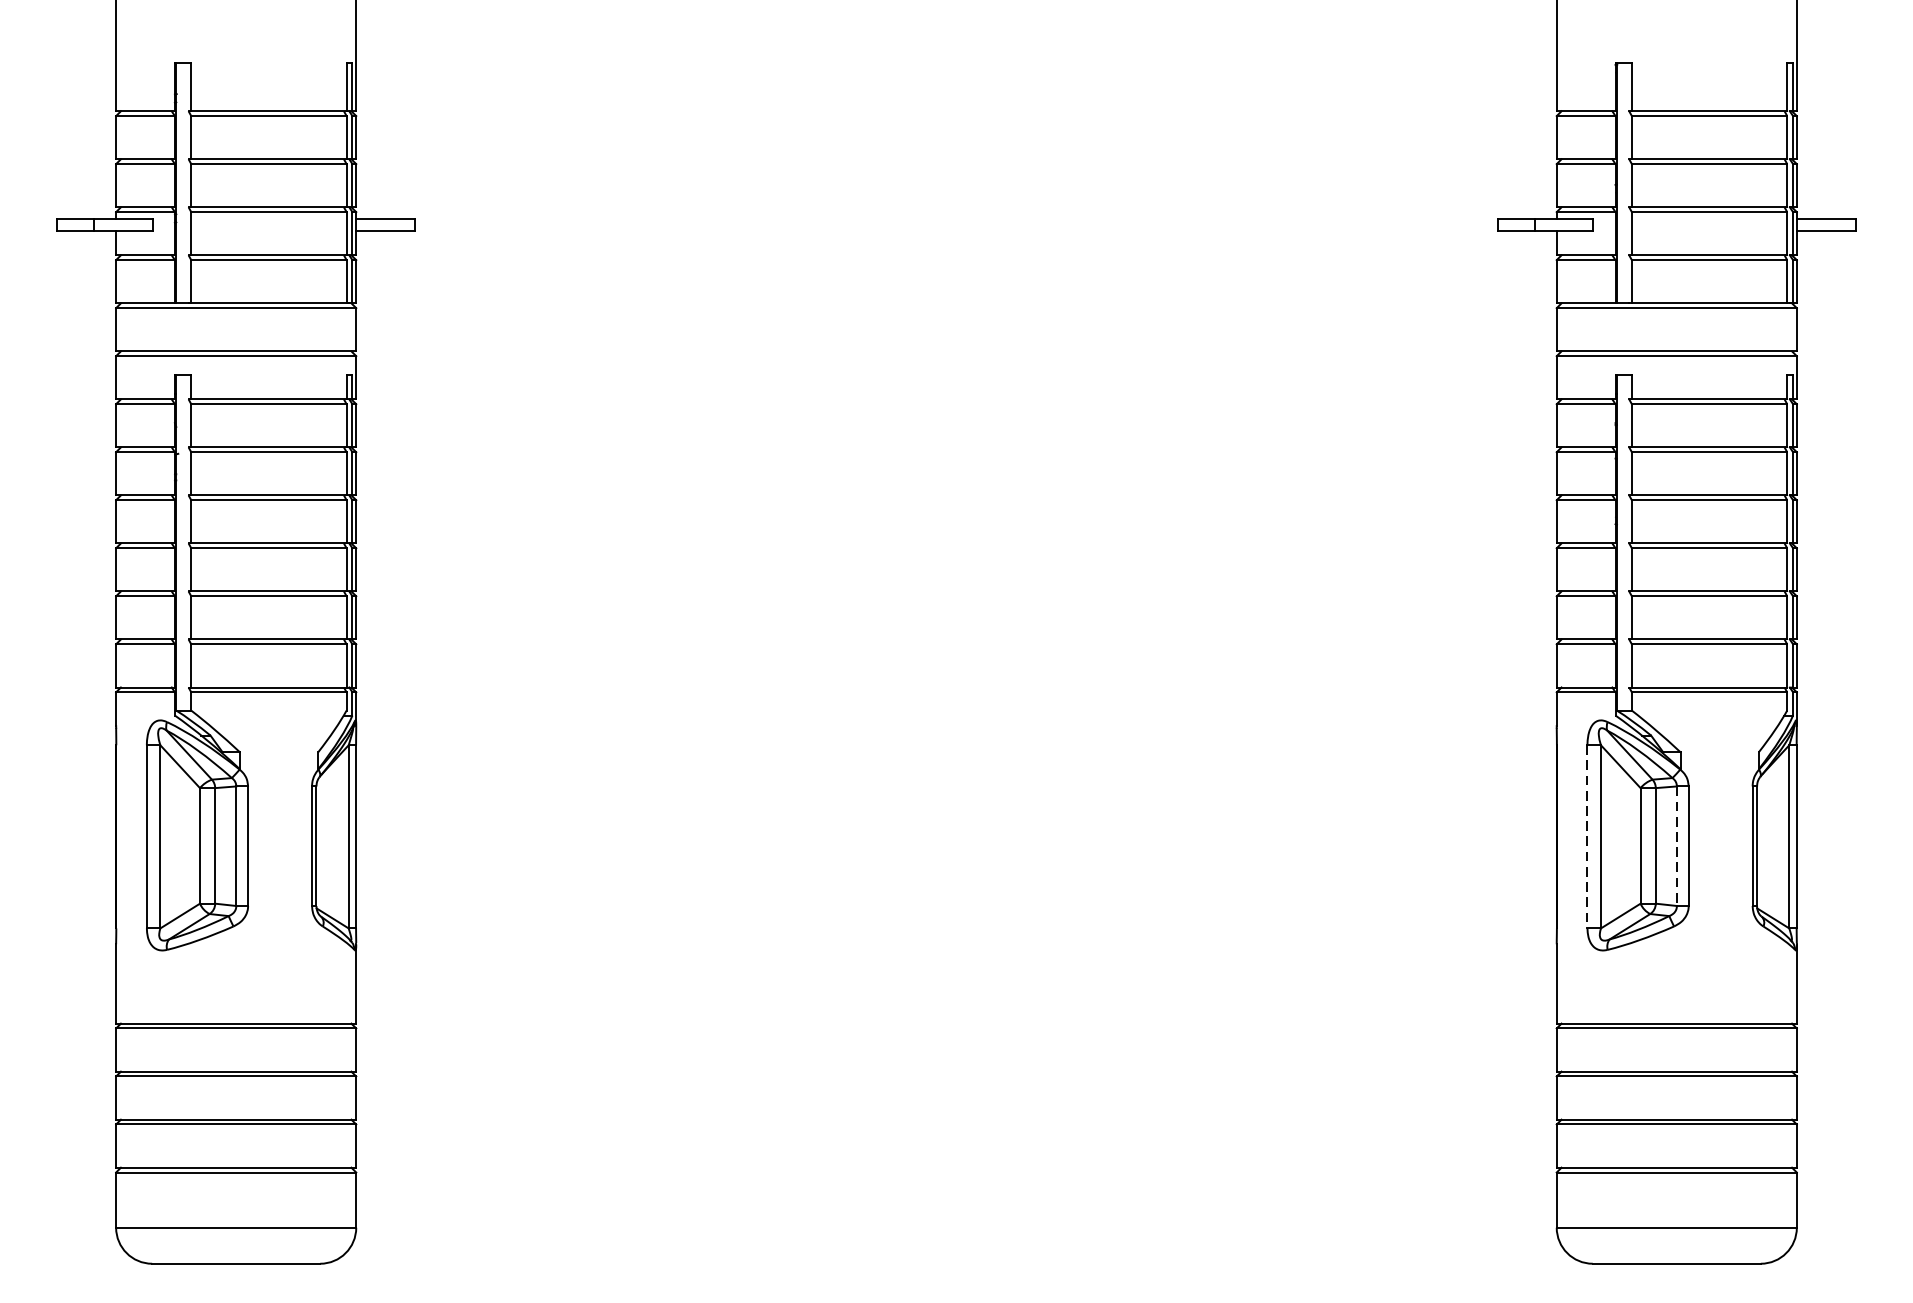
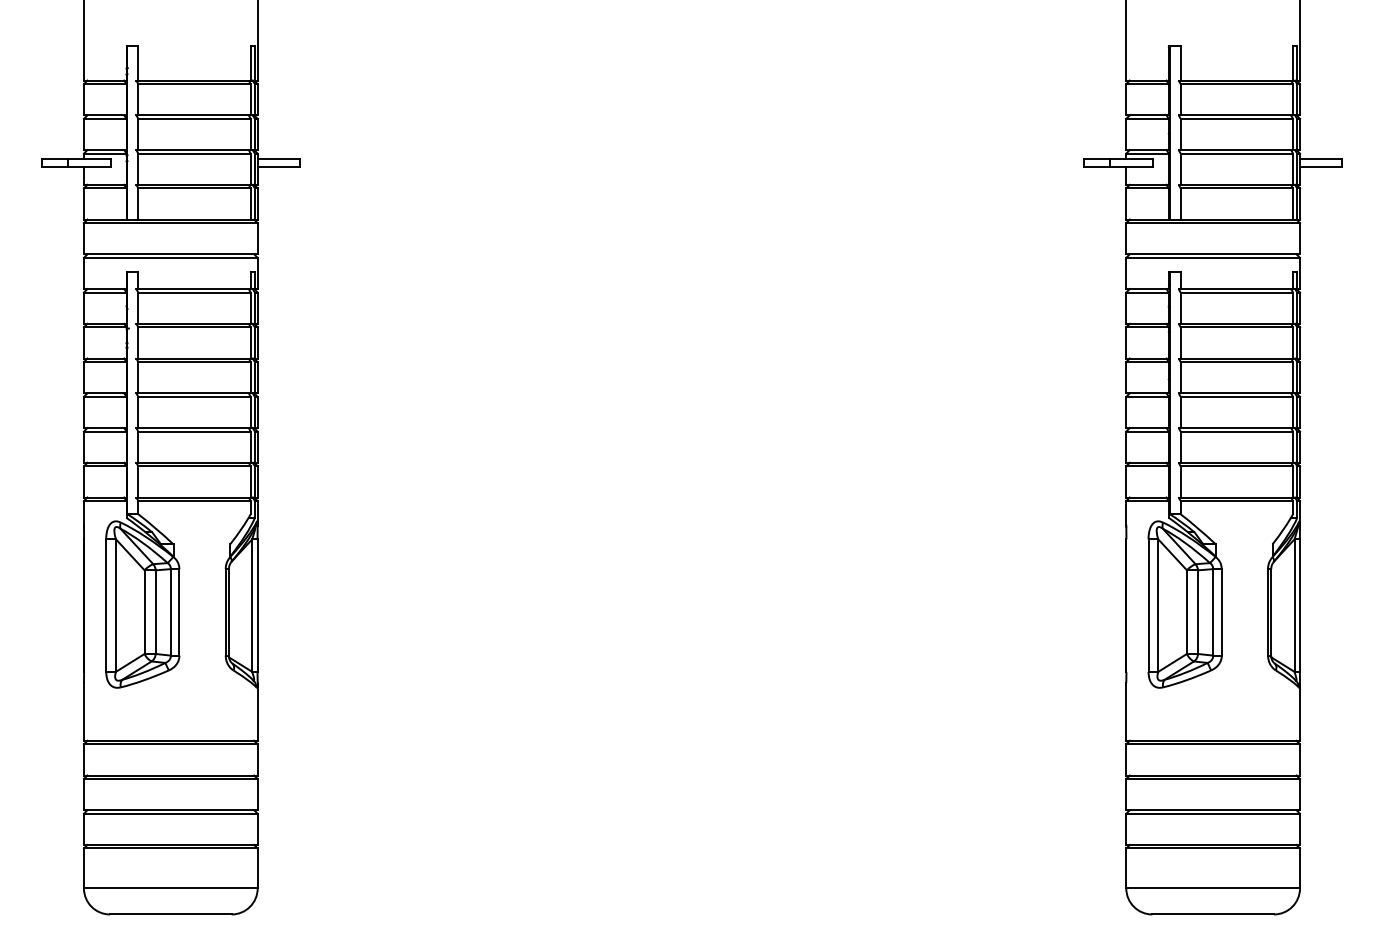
line: (1587, 838) -> (1148, 606), dashed -> solid
line: (1677, 846) -> (1213, 612), dashed -> solid

